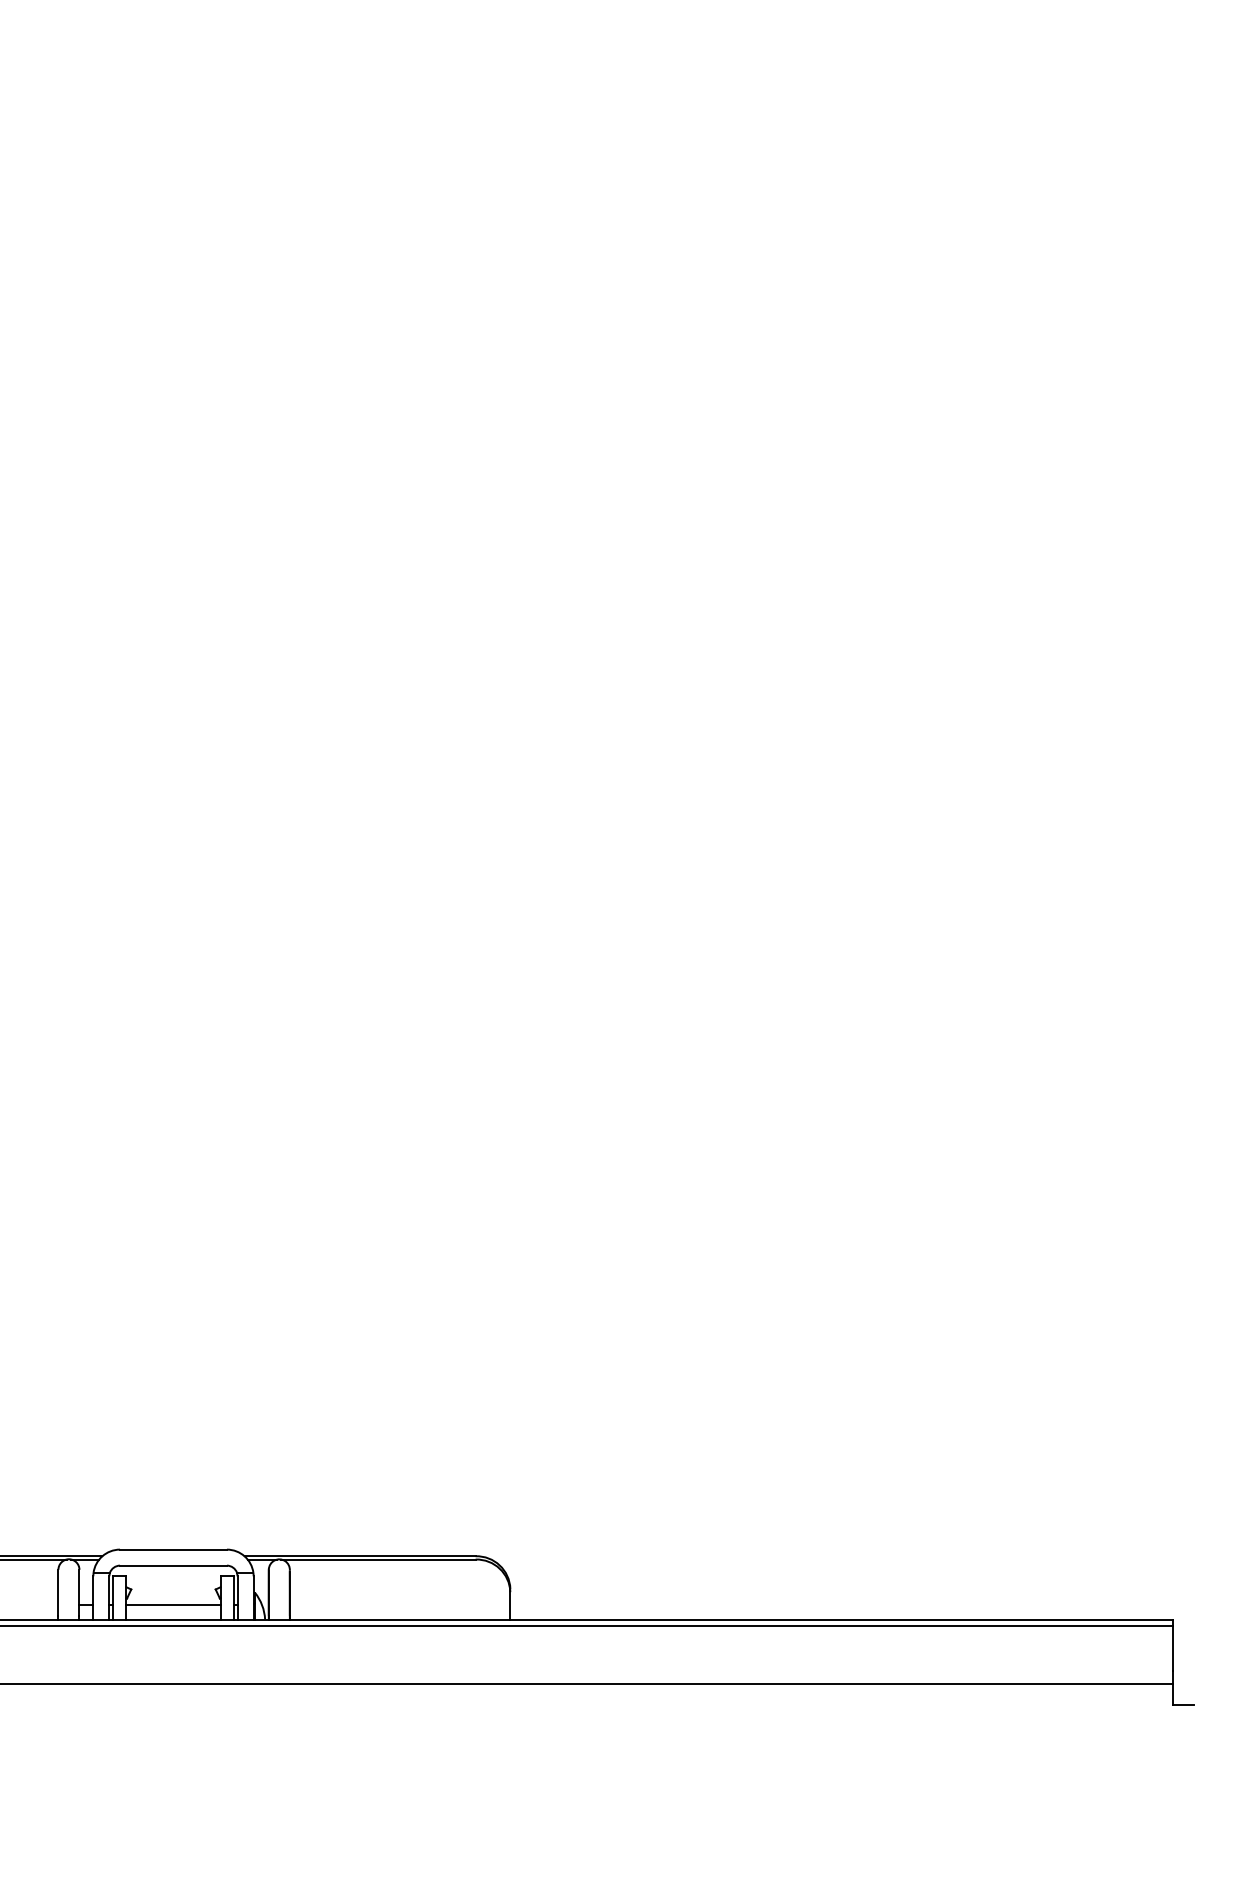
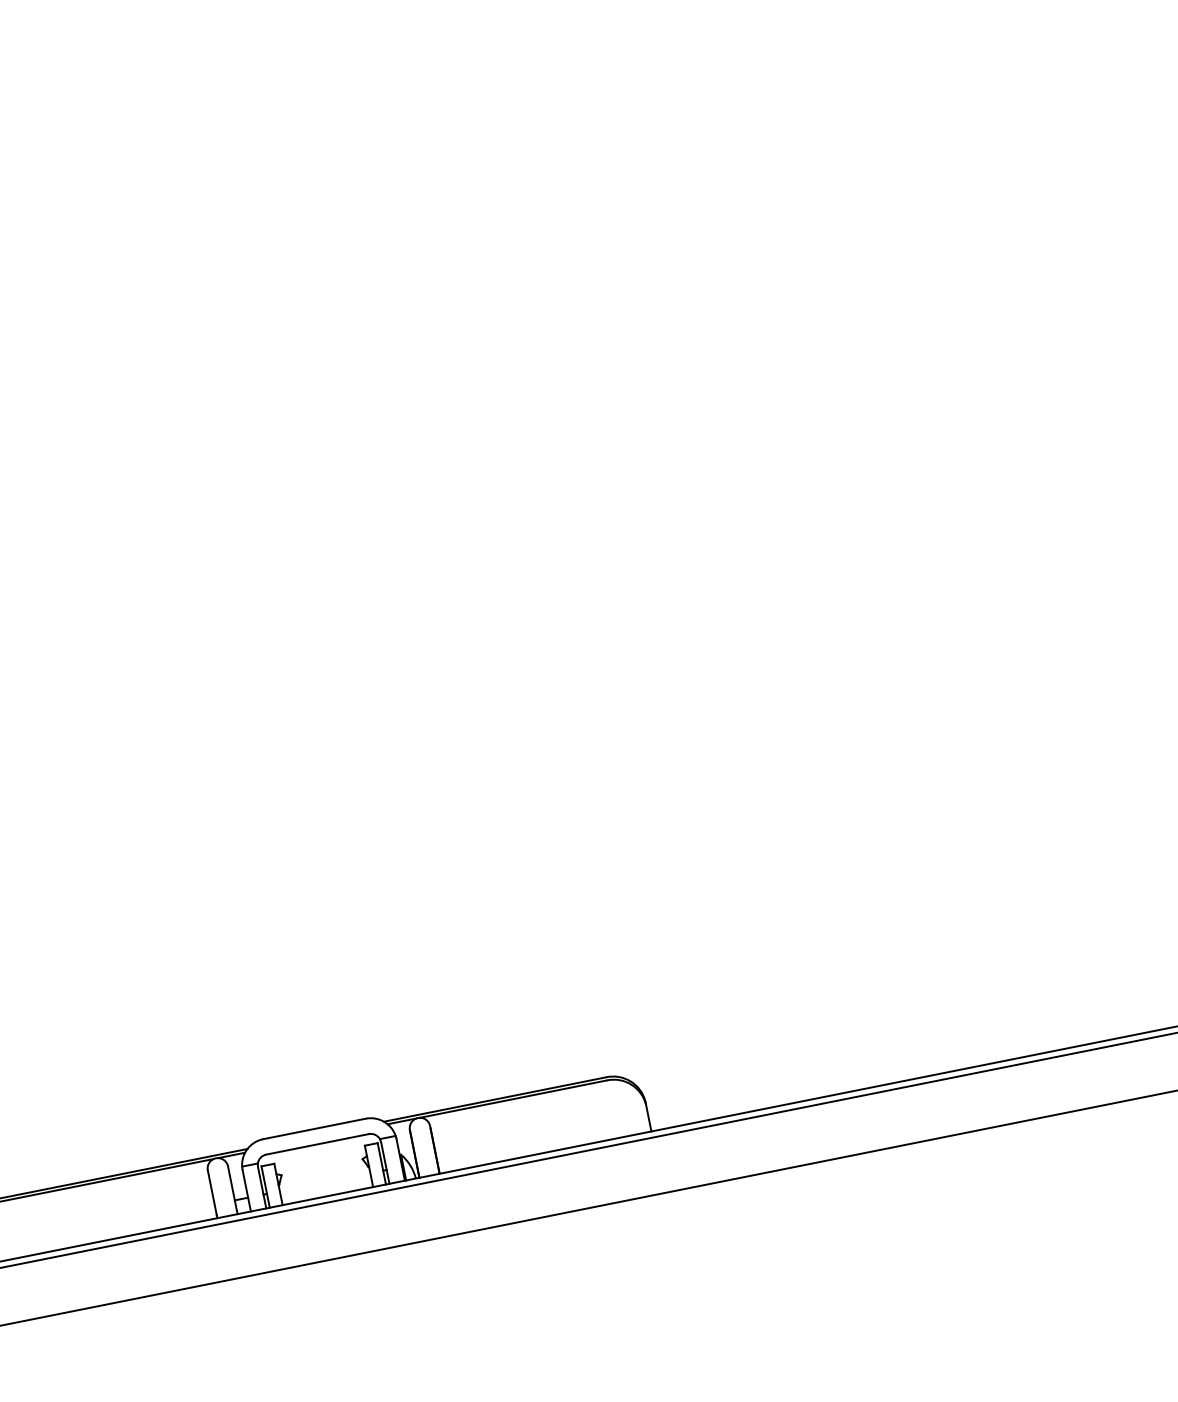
line: (173, 1605) -> (325, 1182), removed

